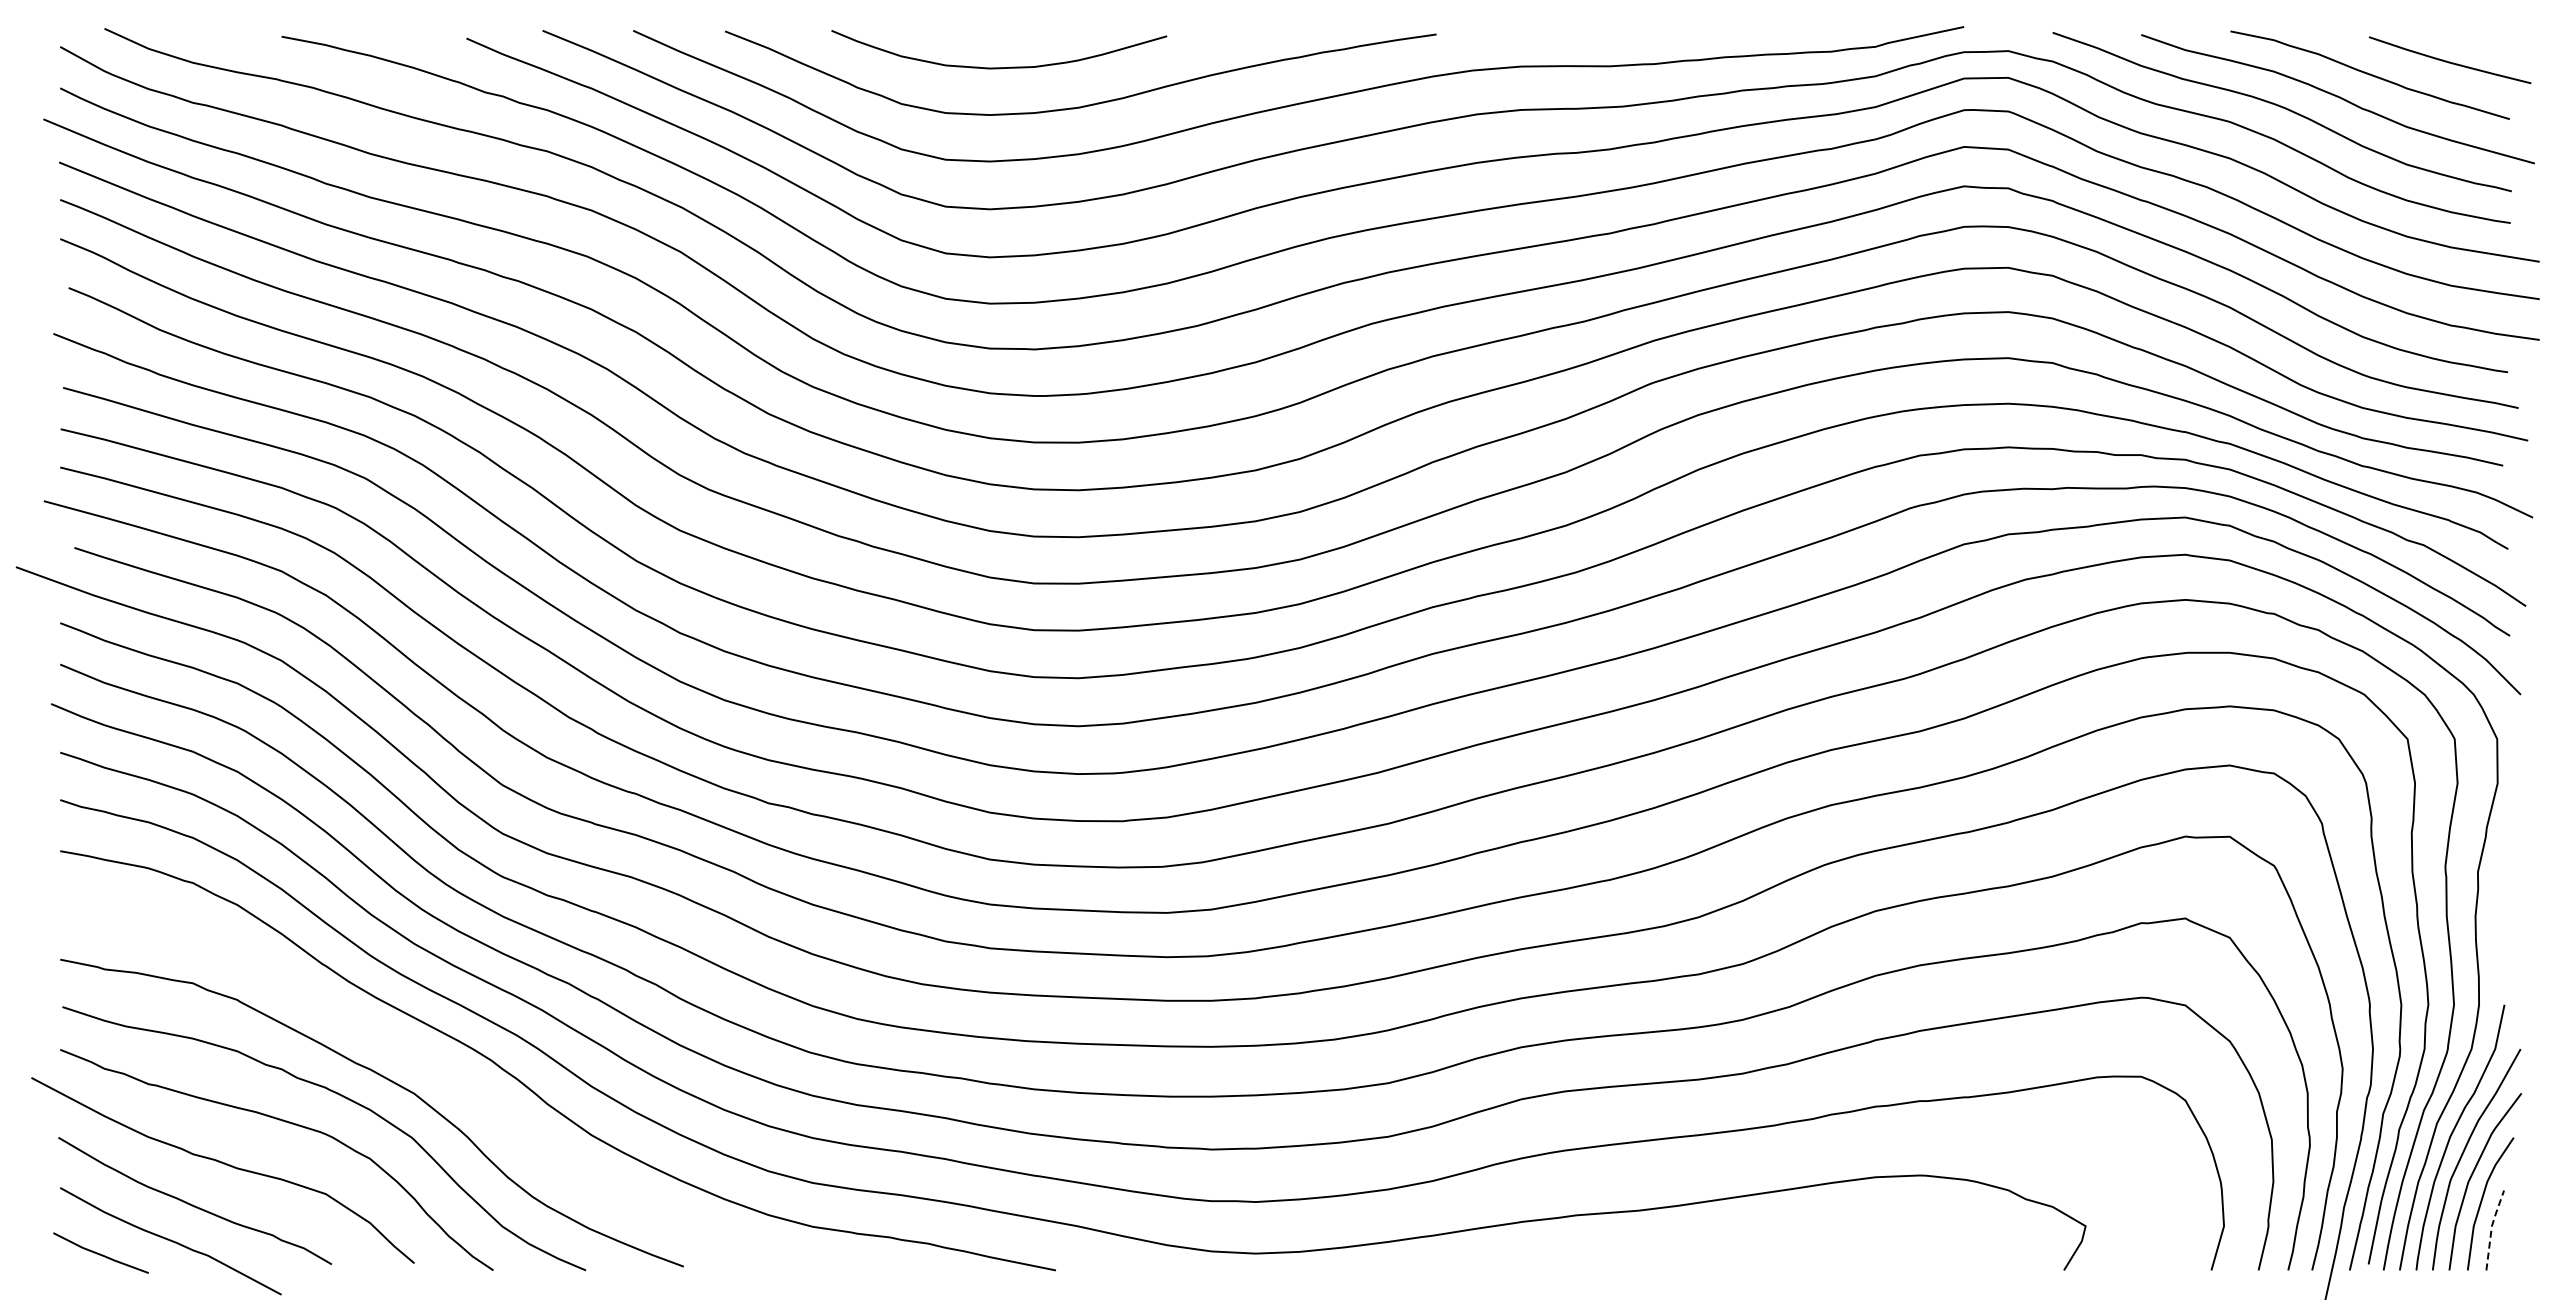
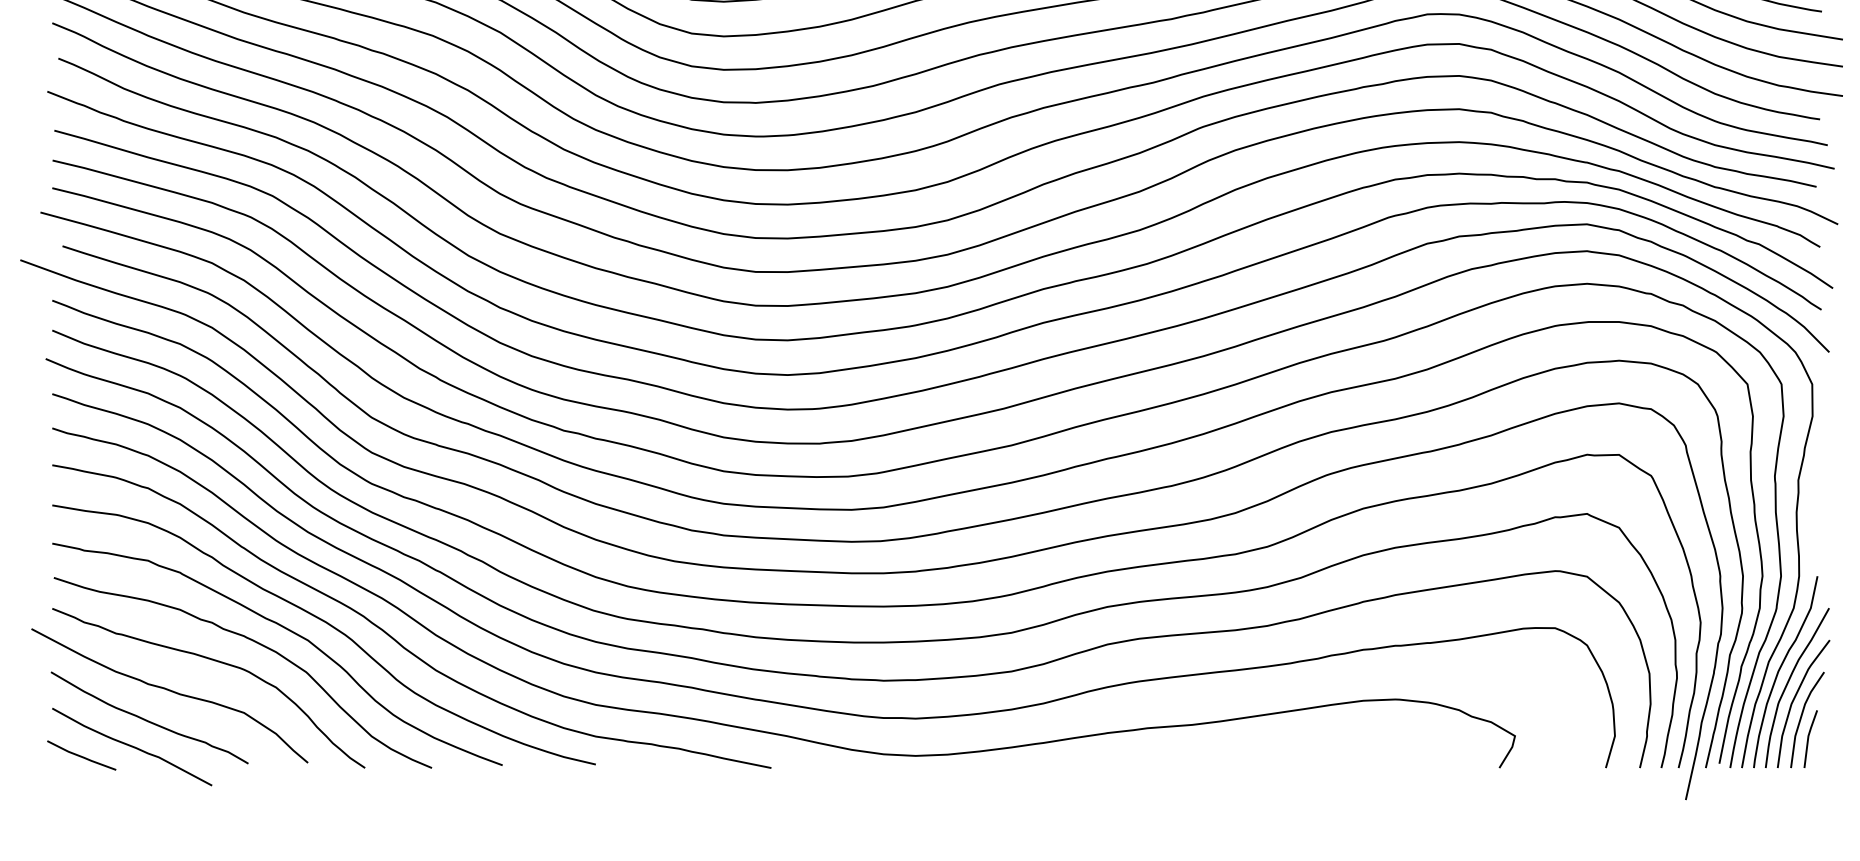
curve: (444, 1073) -> (329, 625), added
line: (2491, 1228) -> (1808, 737), dashed -> solid

